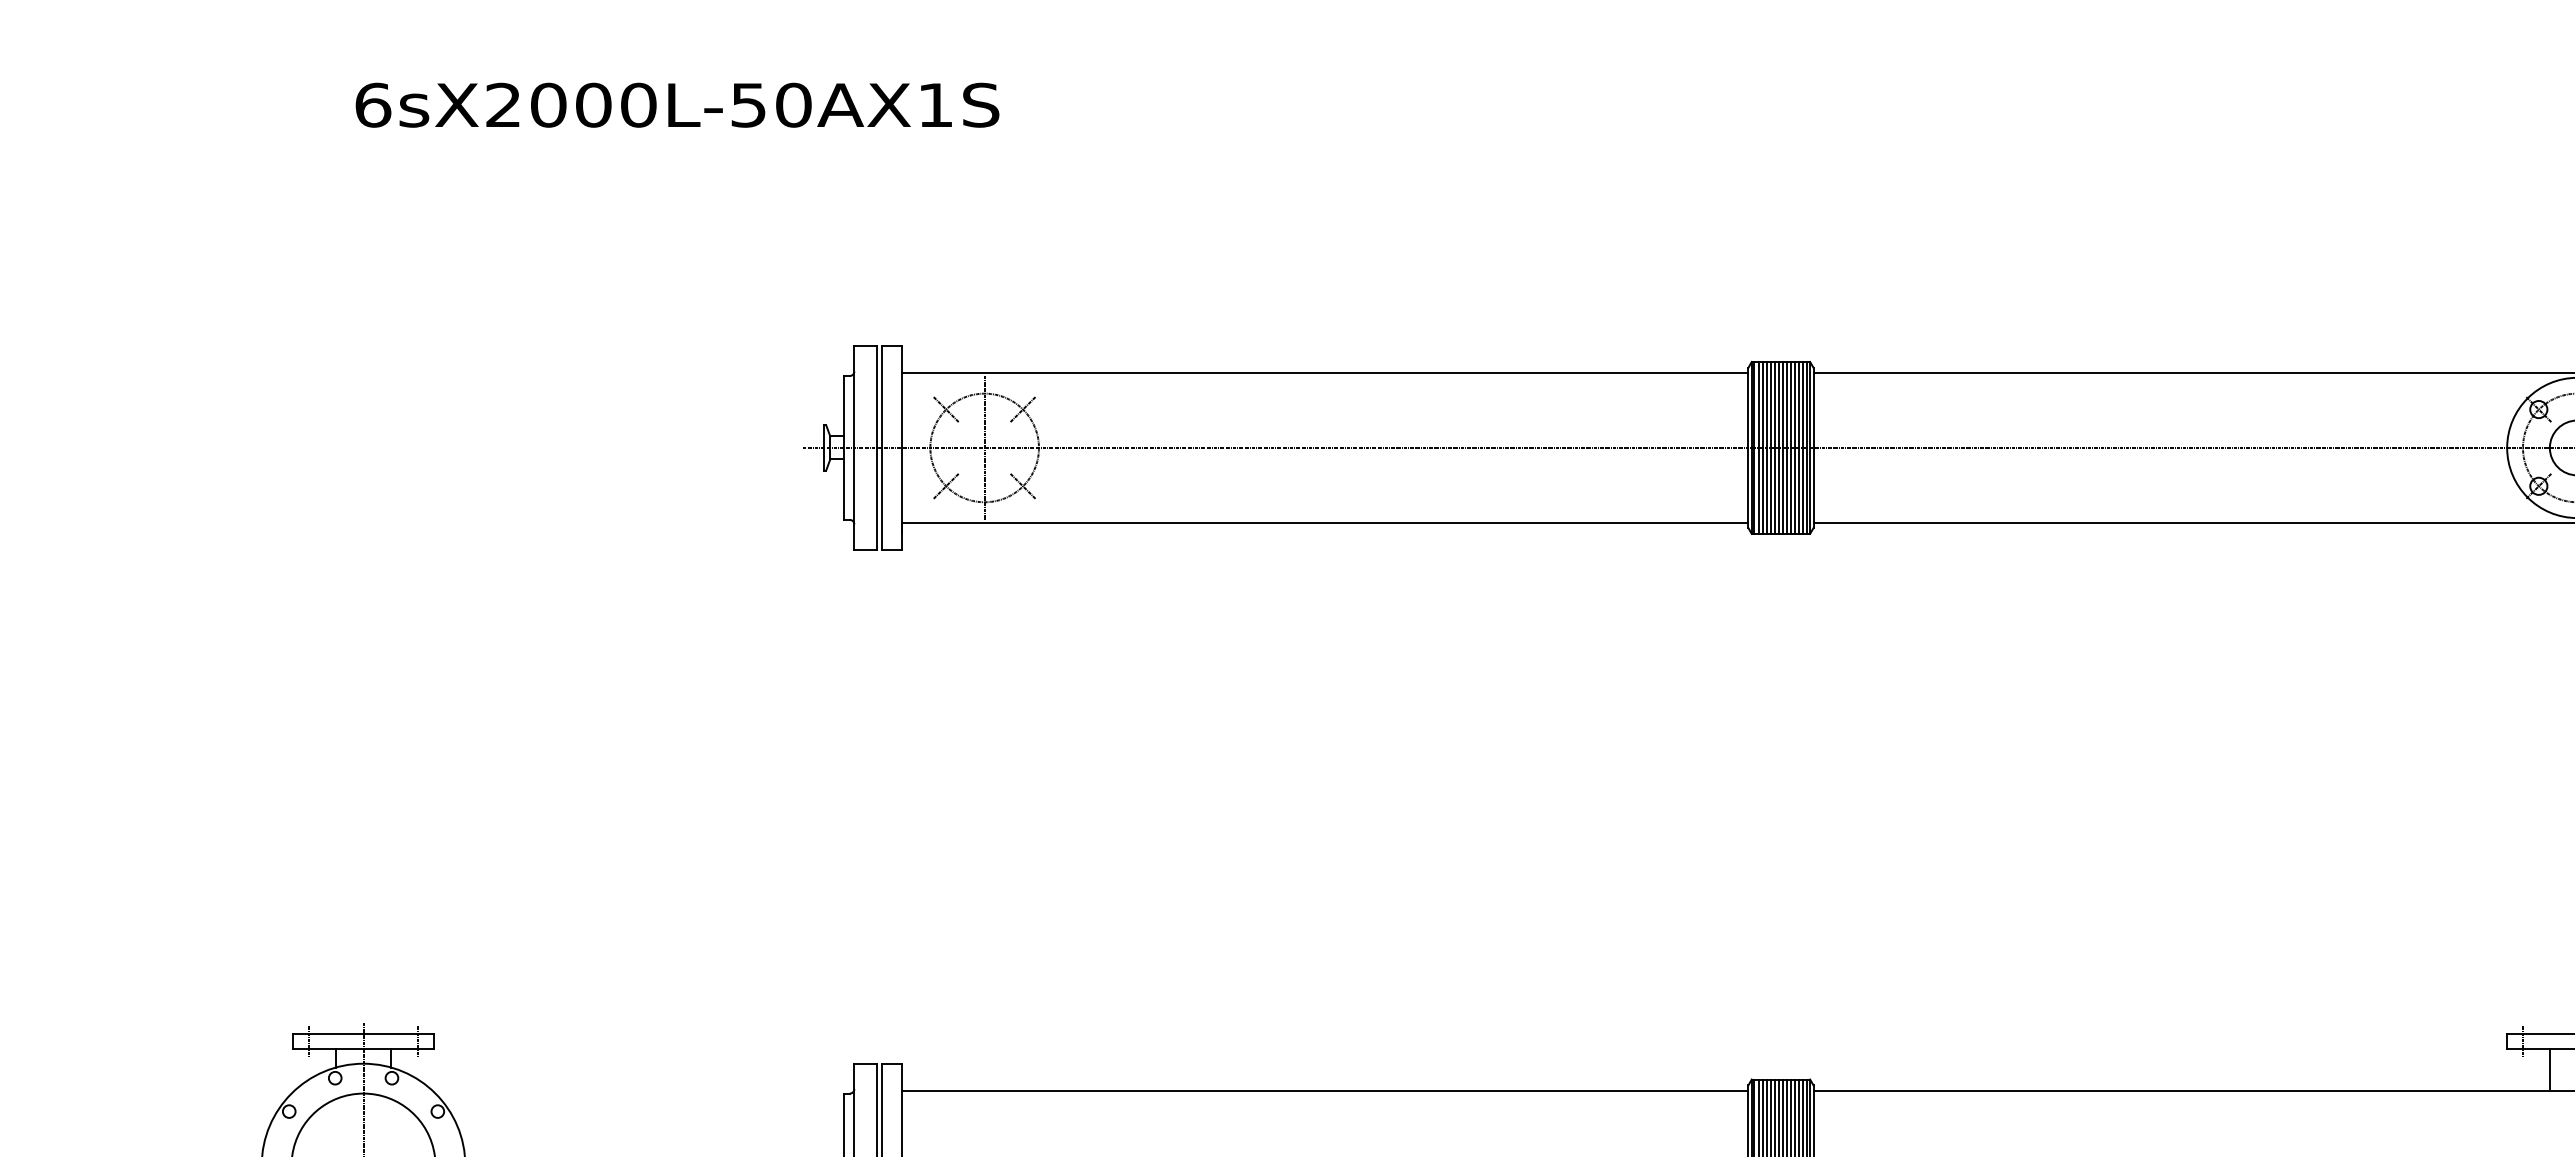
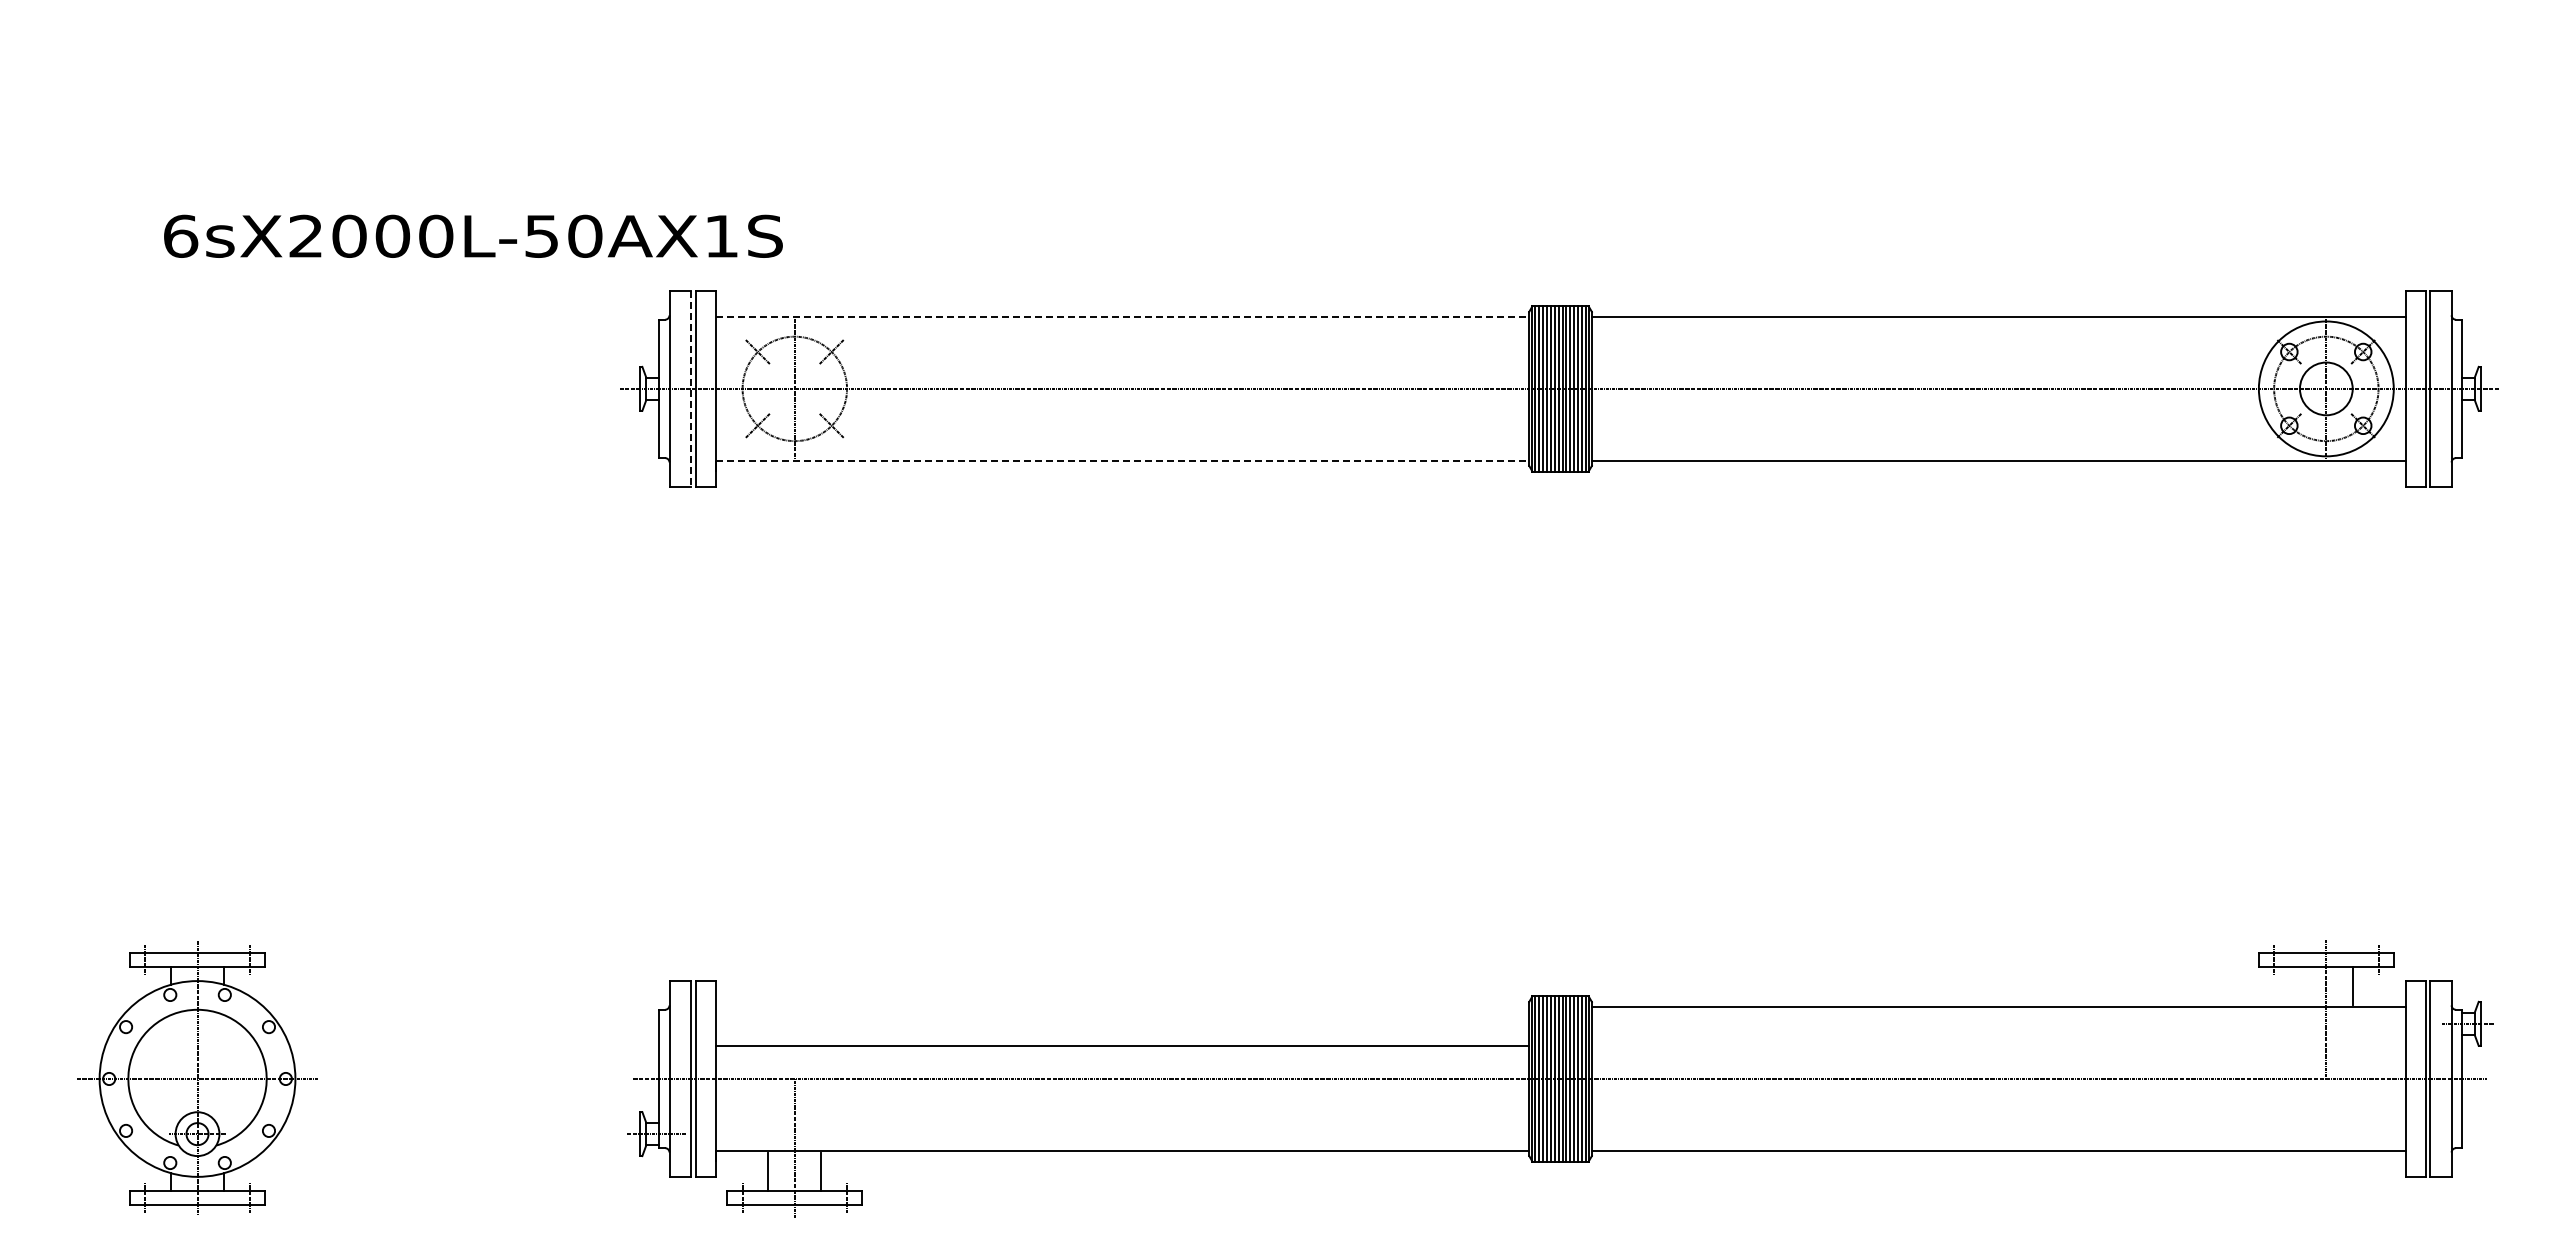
text: (677, 104) -> (473, 235), moved
line: (1325, 373) -> (1122, 317), solid -> dashed
line: (877, 447) -> (691, 388), solid -> dashed
line: (1325, 522) -> (1122, 460), solid -> dashed
line: (2549, 1068) -> (2299, 985), removed
line: (1325, 1091) -> (1122, 1046), moved

